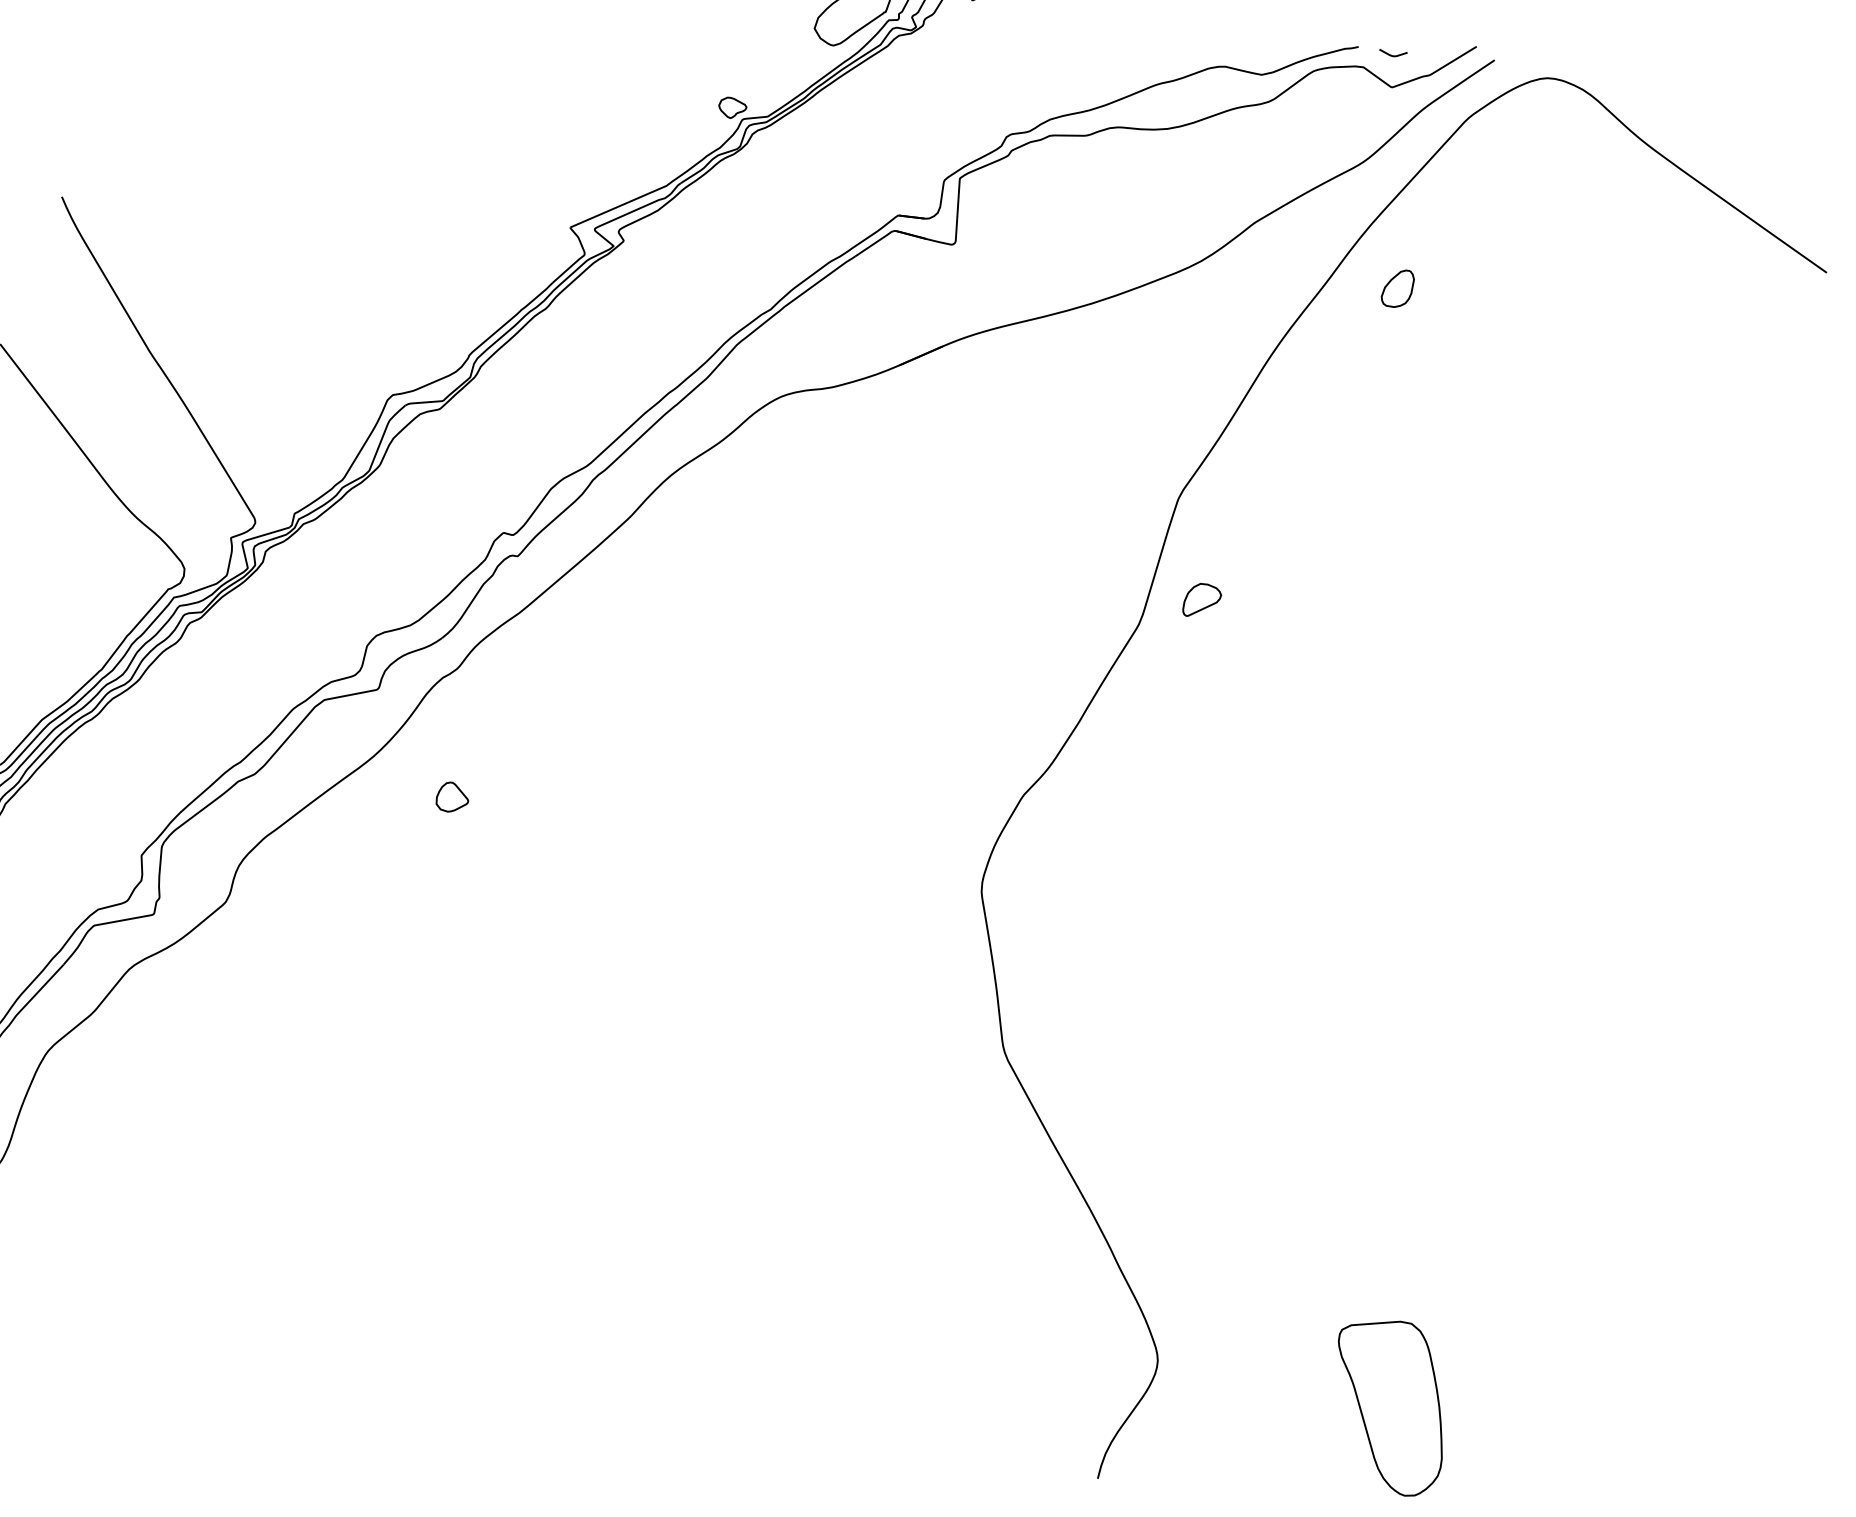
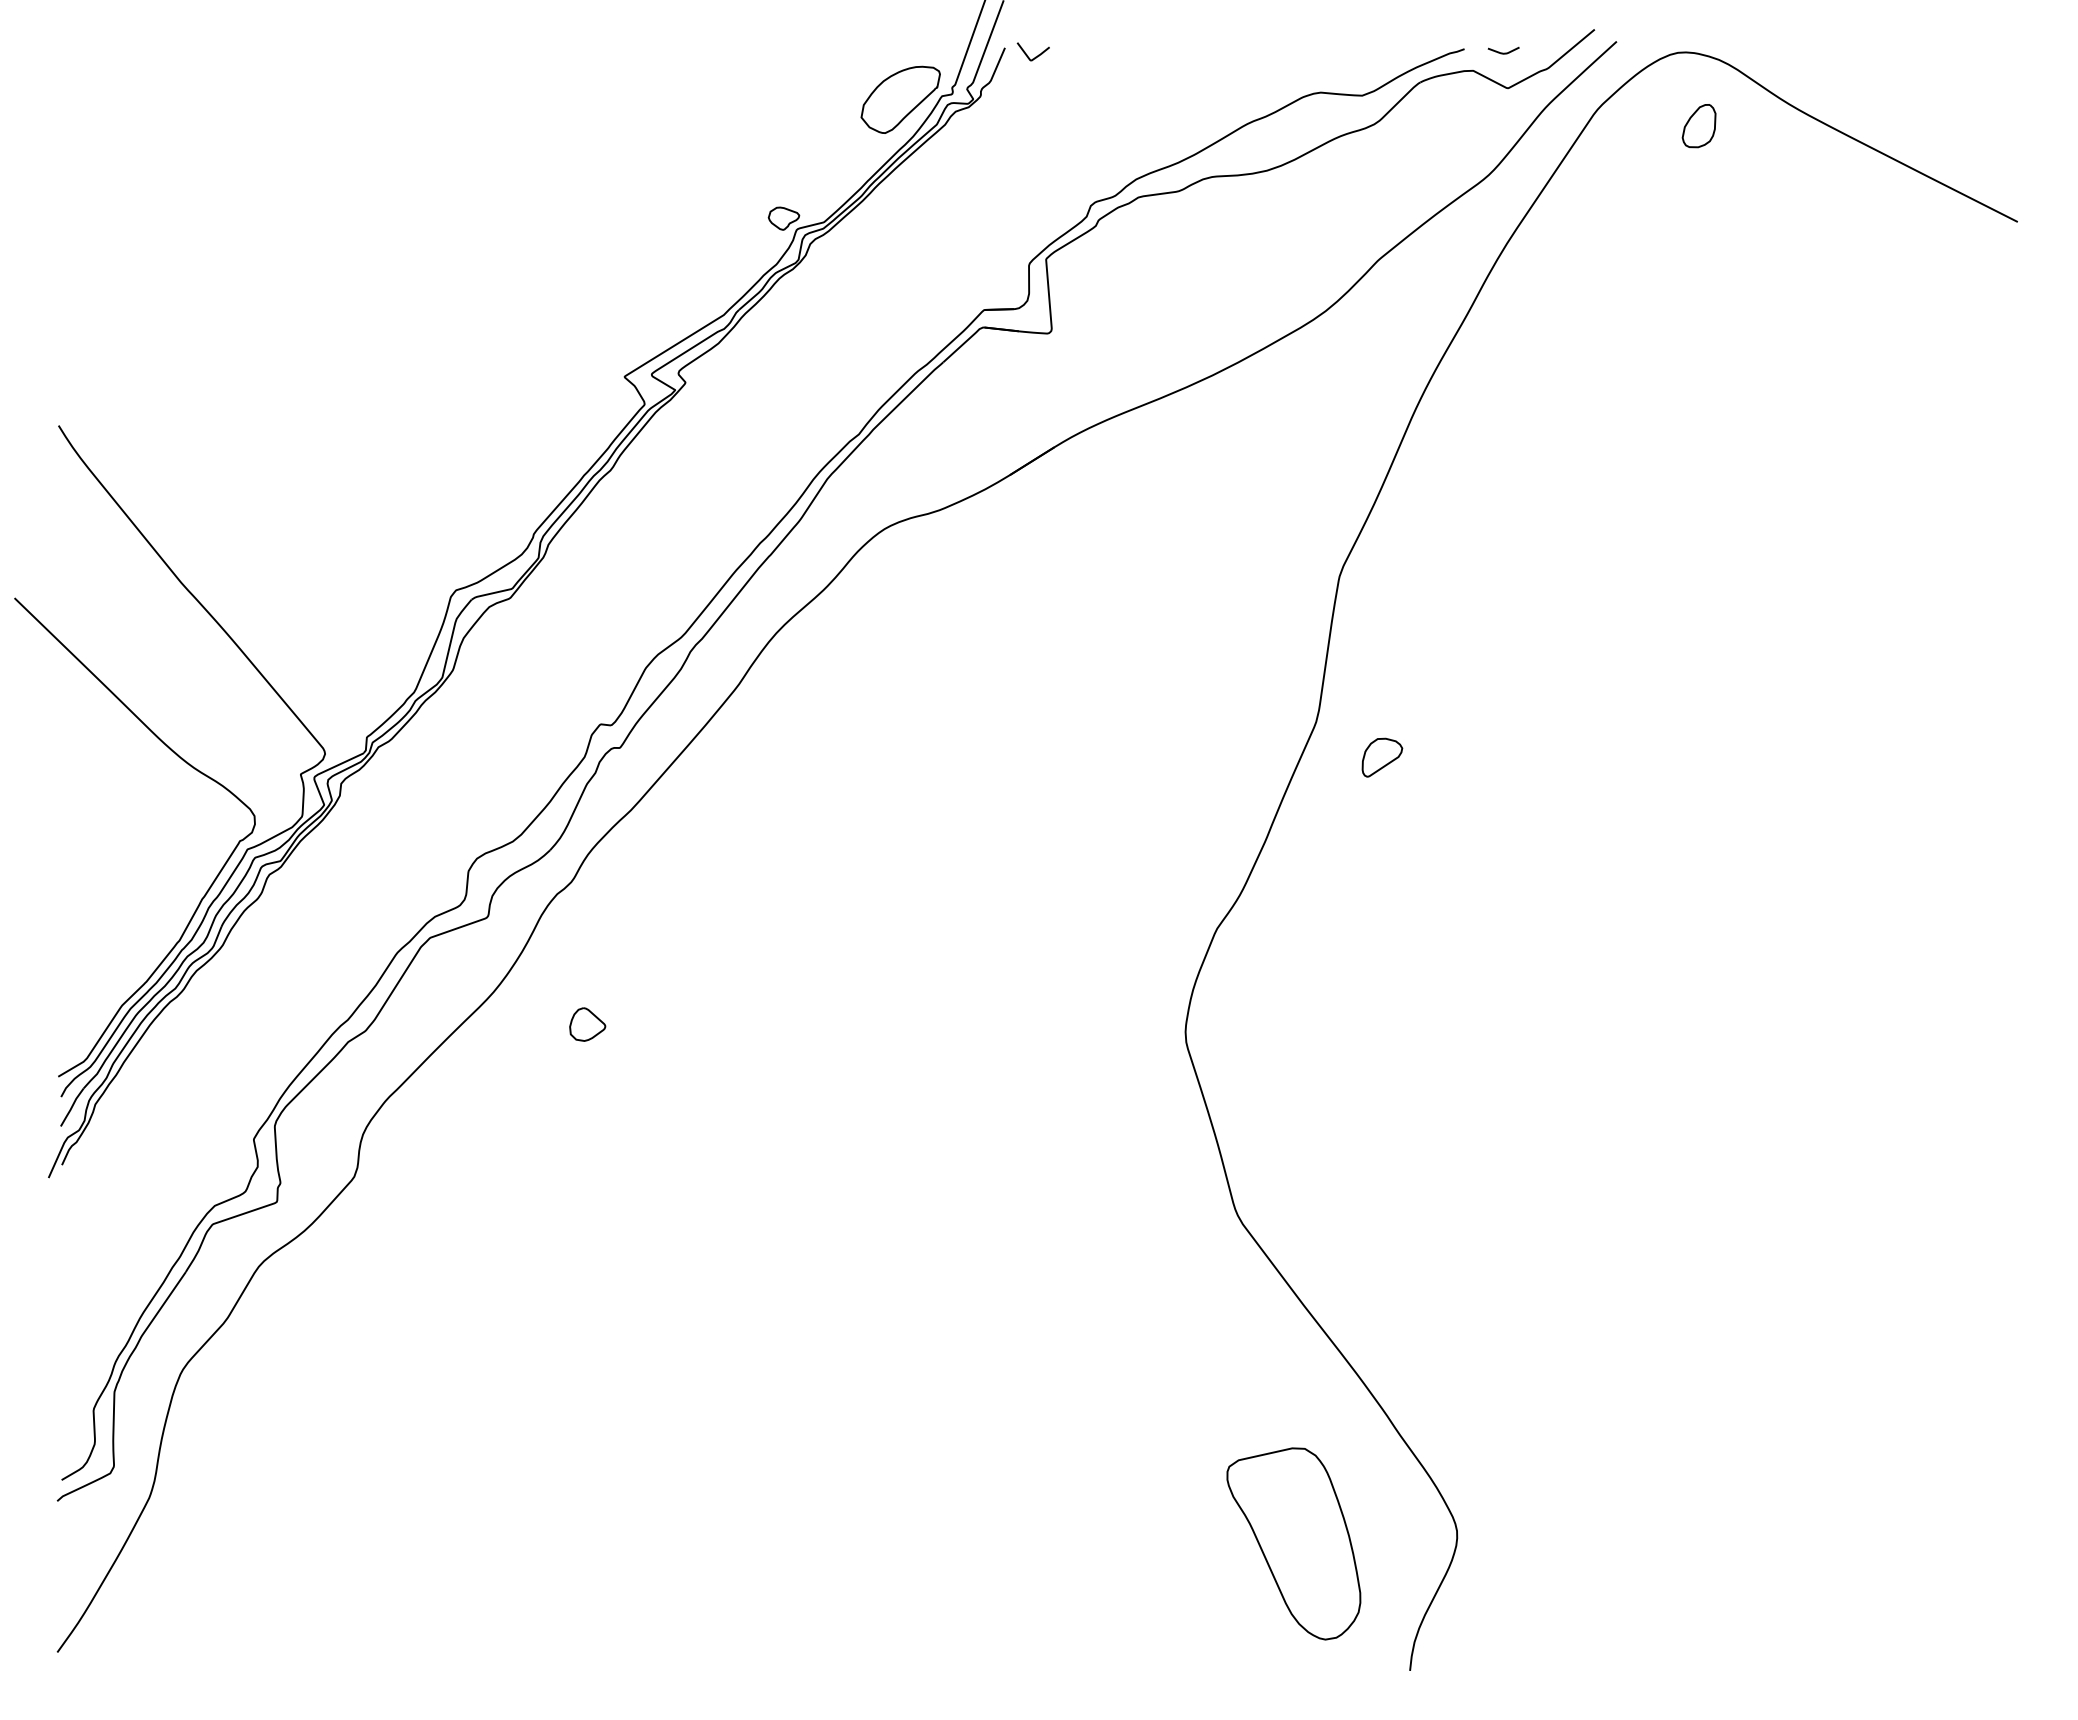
part: (1397, 288) -> (1698, 126), moved
part: (1202, 600) -> (1382, 757), moved
part: (1389, 1406) -> (1293, 1543), moved

